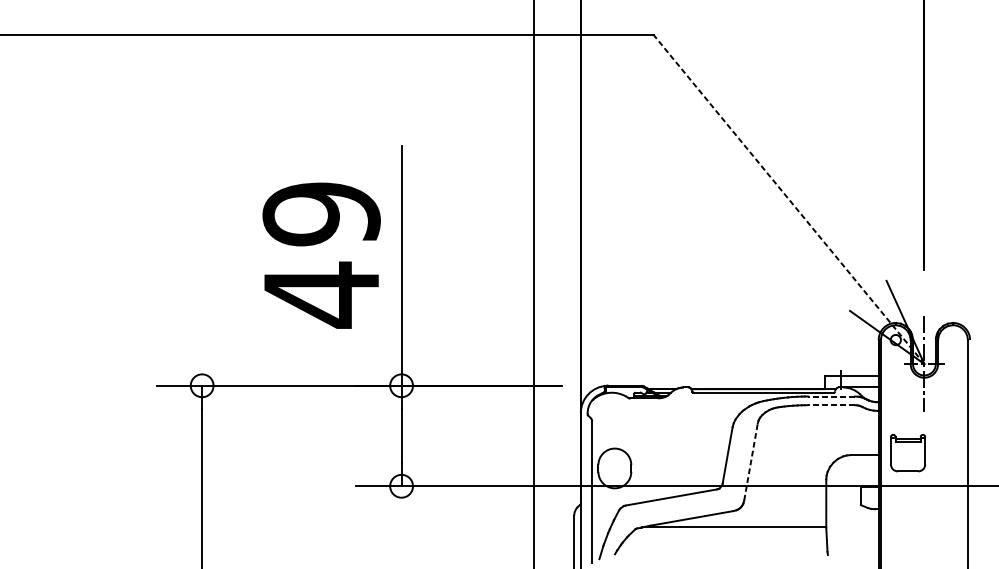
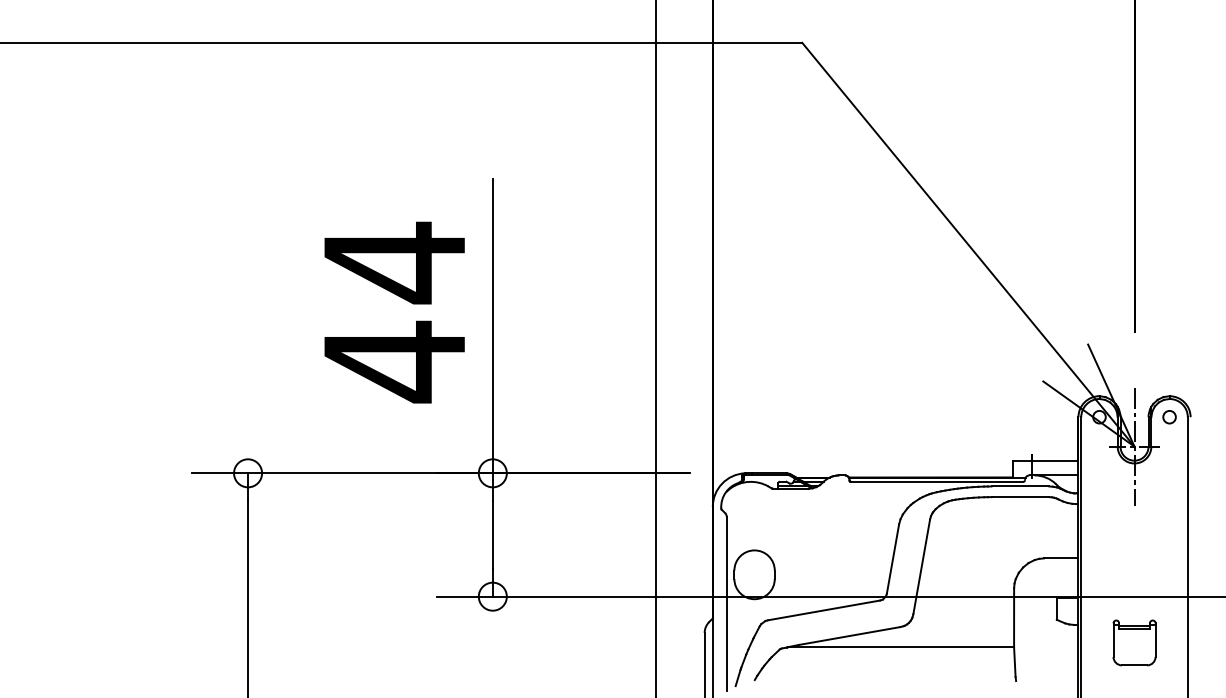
line: (789, 199) -> (968, 244), dashed -> solid
text: (321, 214) -> (394, 262), 49 -> 44
circle: (952, 340) -> (1169, 417), added
line: (831, 396) -> (1020, 486), dashed -> solid
line: (831, 405) -> (1020, 497), dashed -> solid
part: (908, 452) -> (1134, 642), moved
line: (750, 461) -> (921, 566), dashed -> solid

